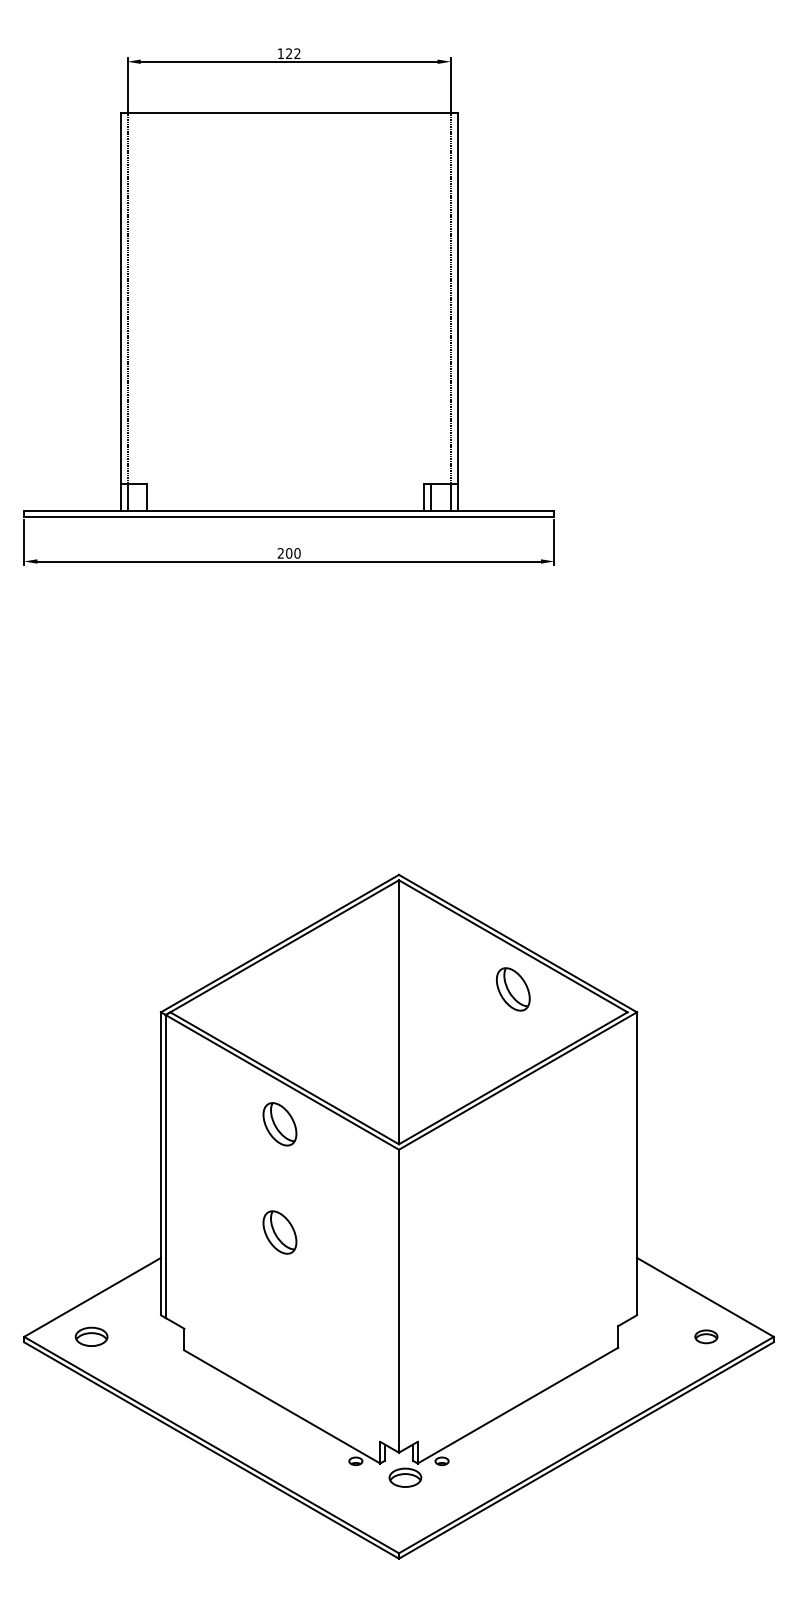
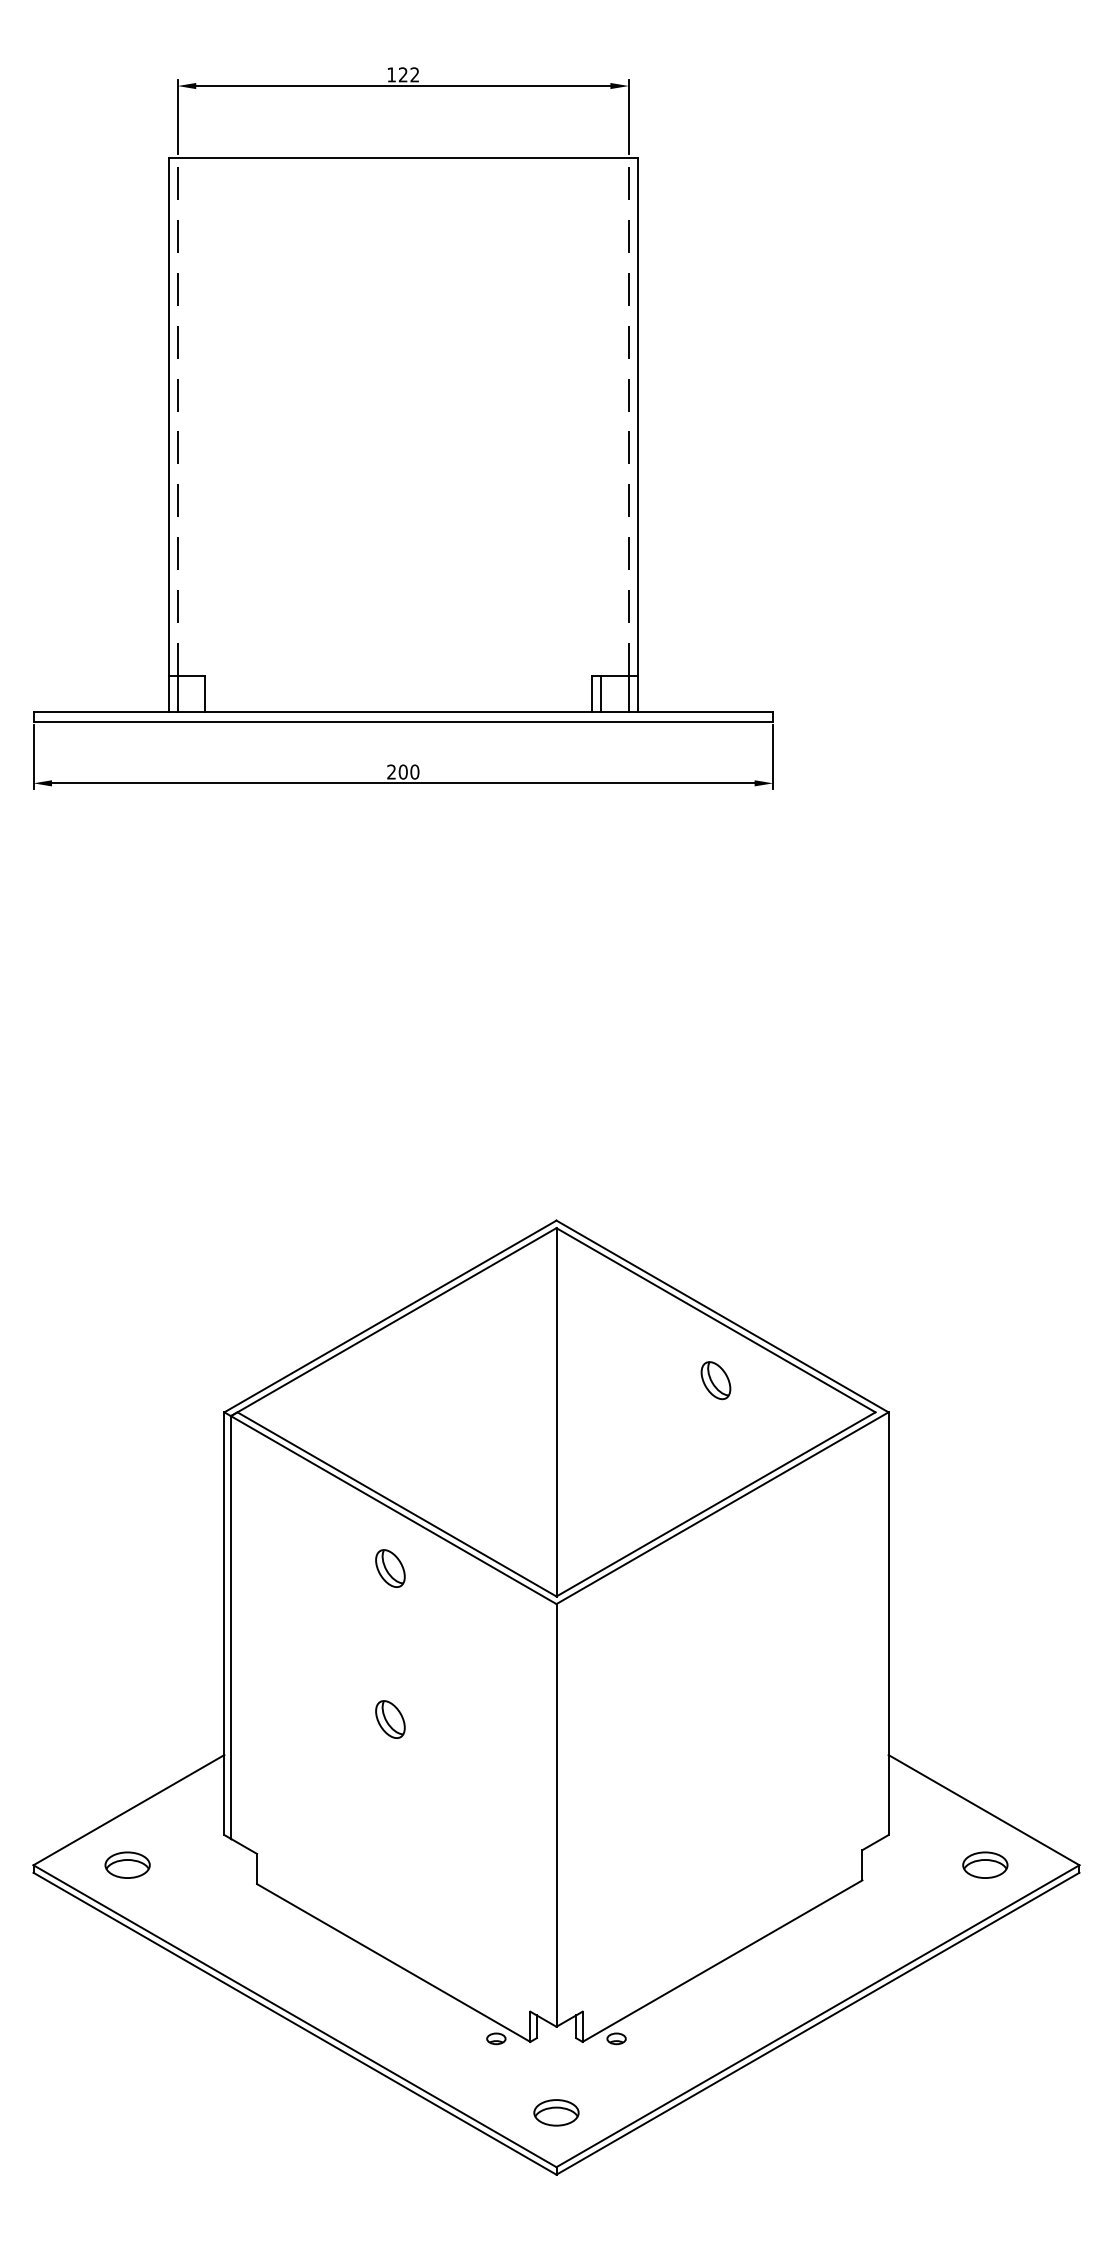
part: (512, 989) -> (715, 1380), size x0.62
part: (280, 1124) -> (390, 1568), size x0.62
part: (280, 1232) -> (390, 1719), size x0.62
part: (706, 1336) -> (985, 1864), size x1.43
part: (405, 1477) -> (556, 2112), moved

